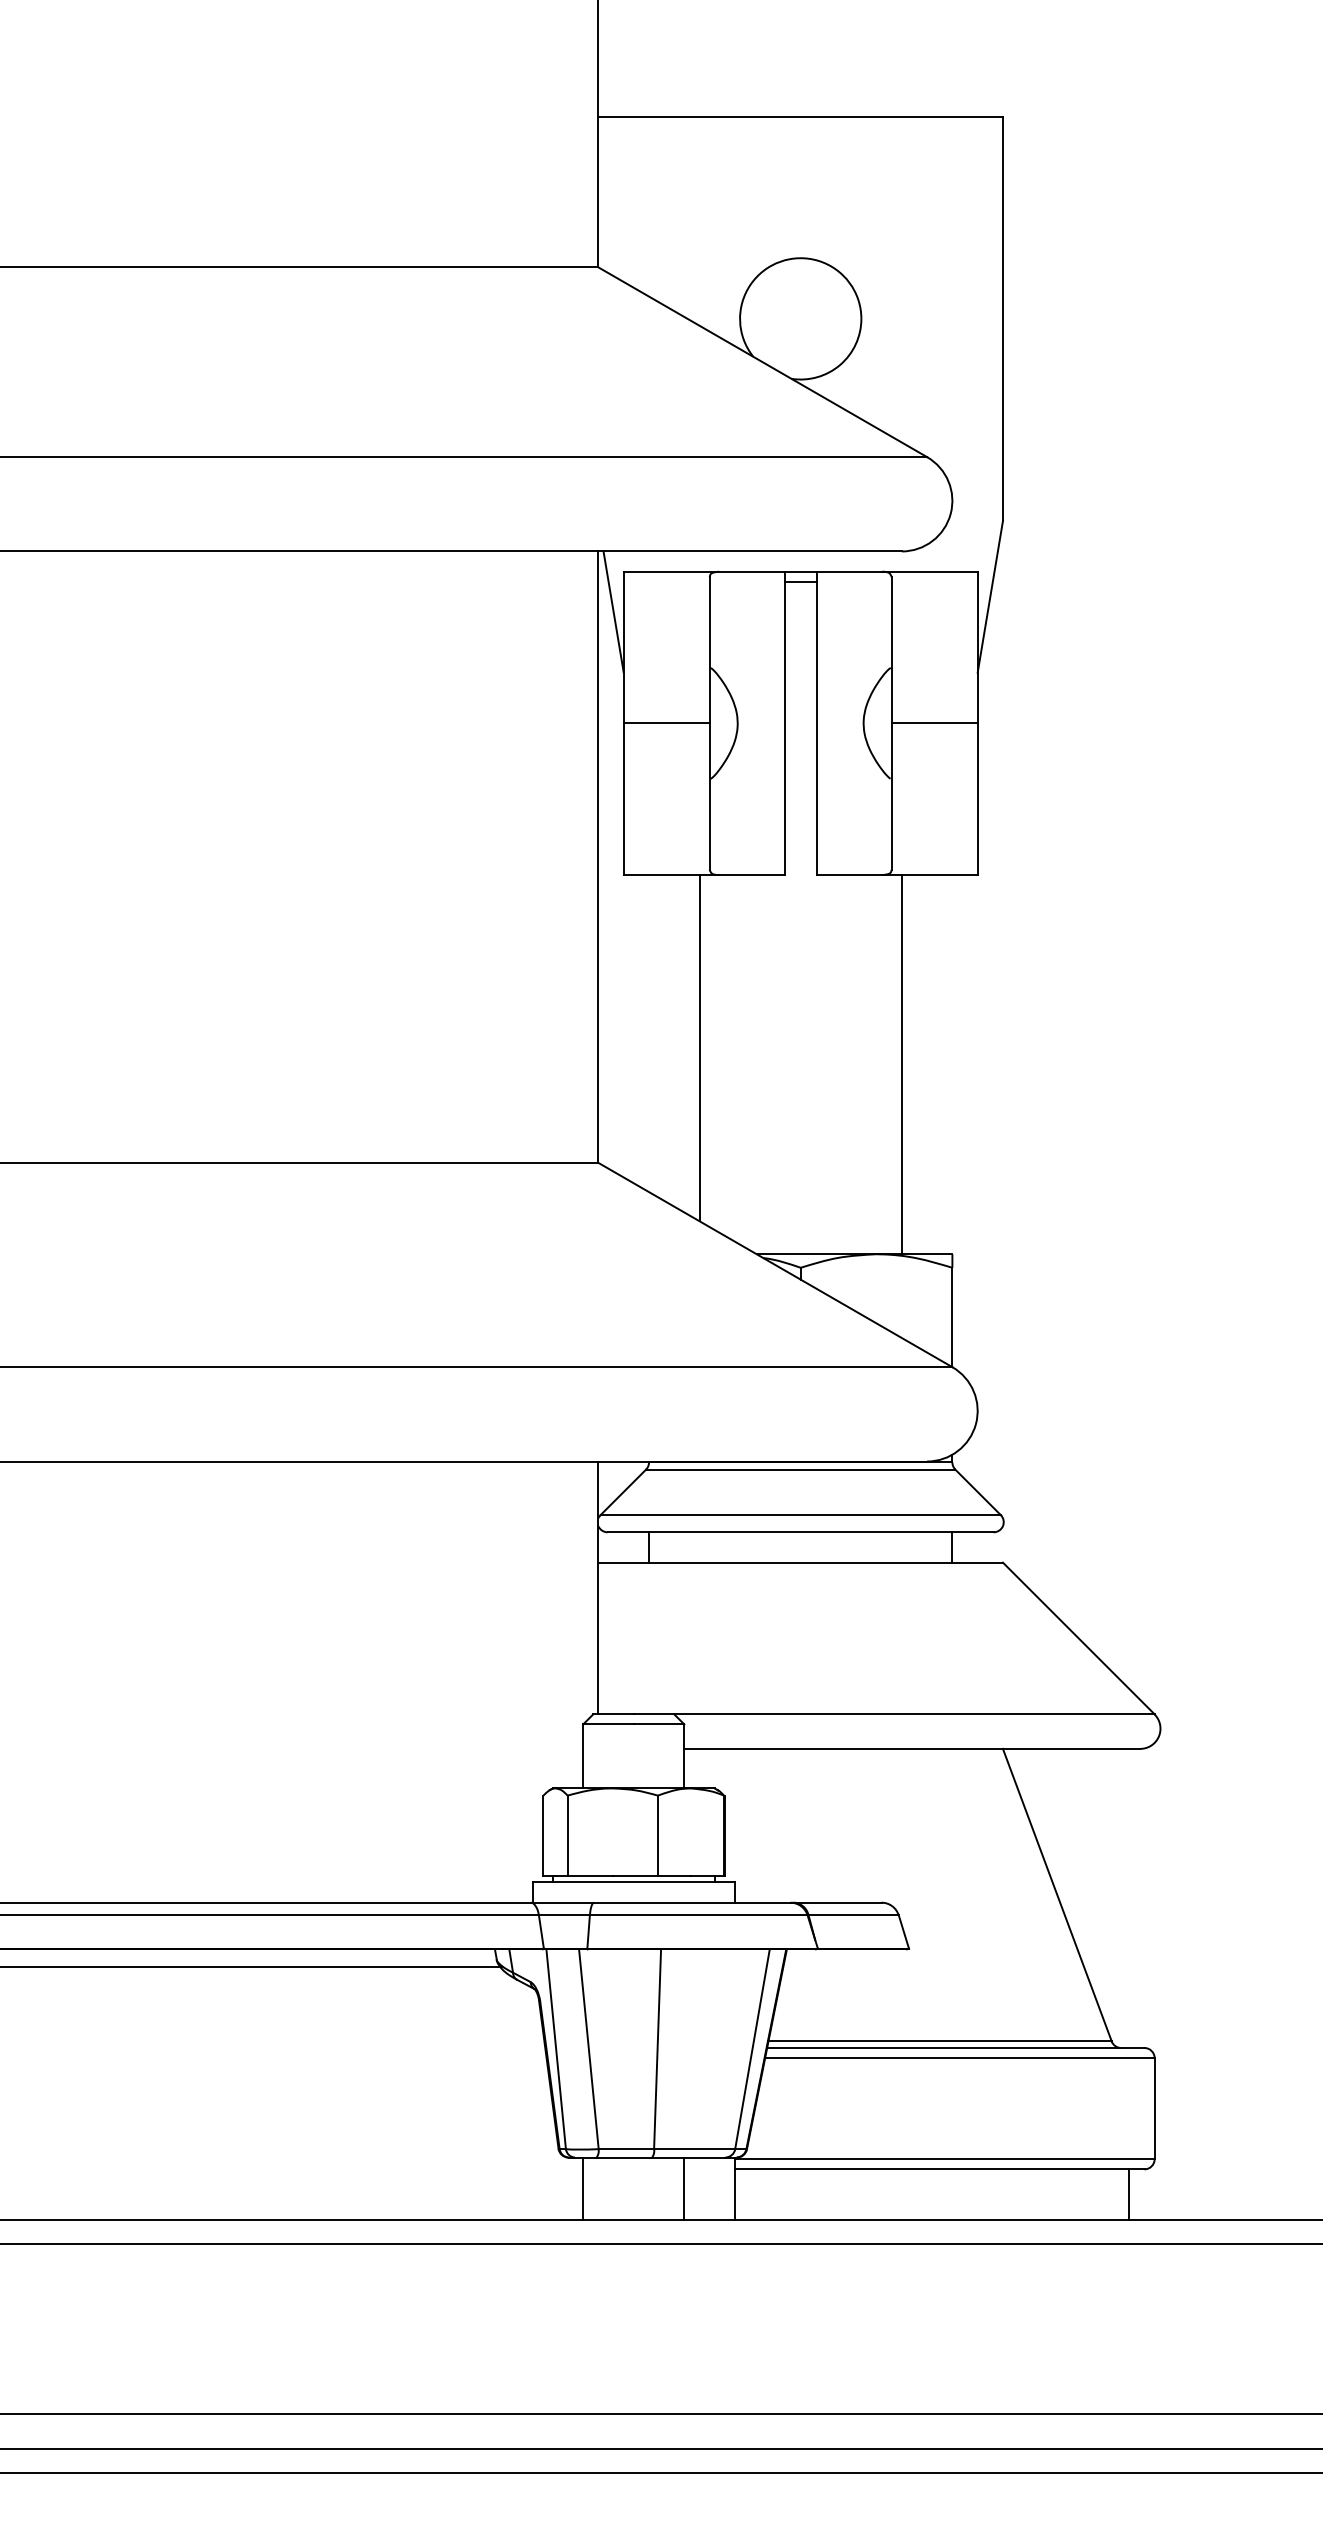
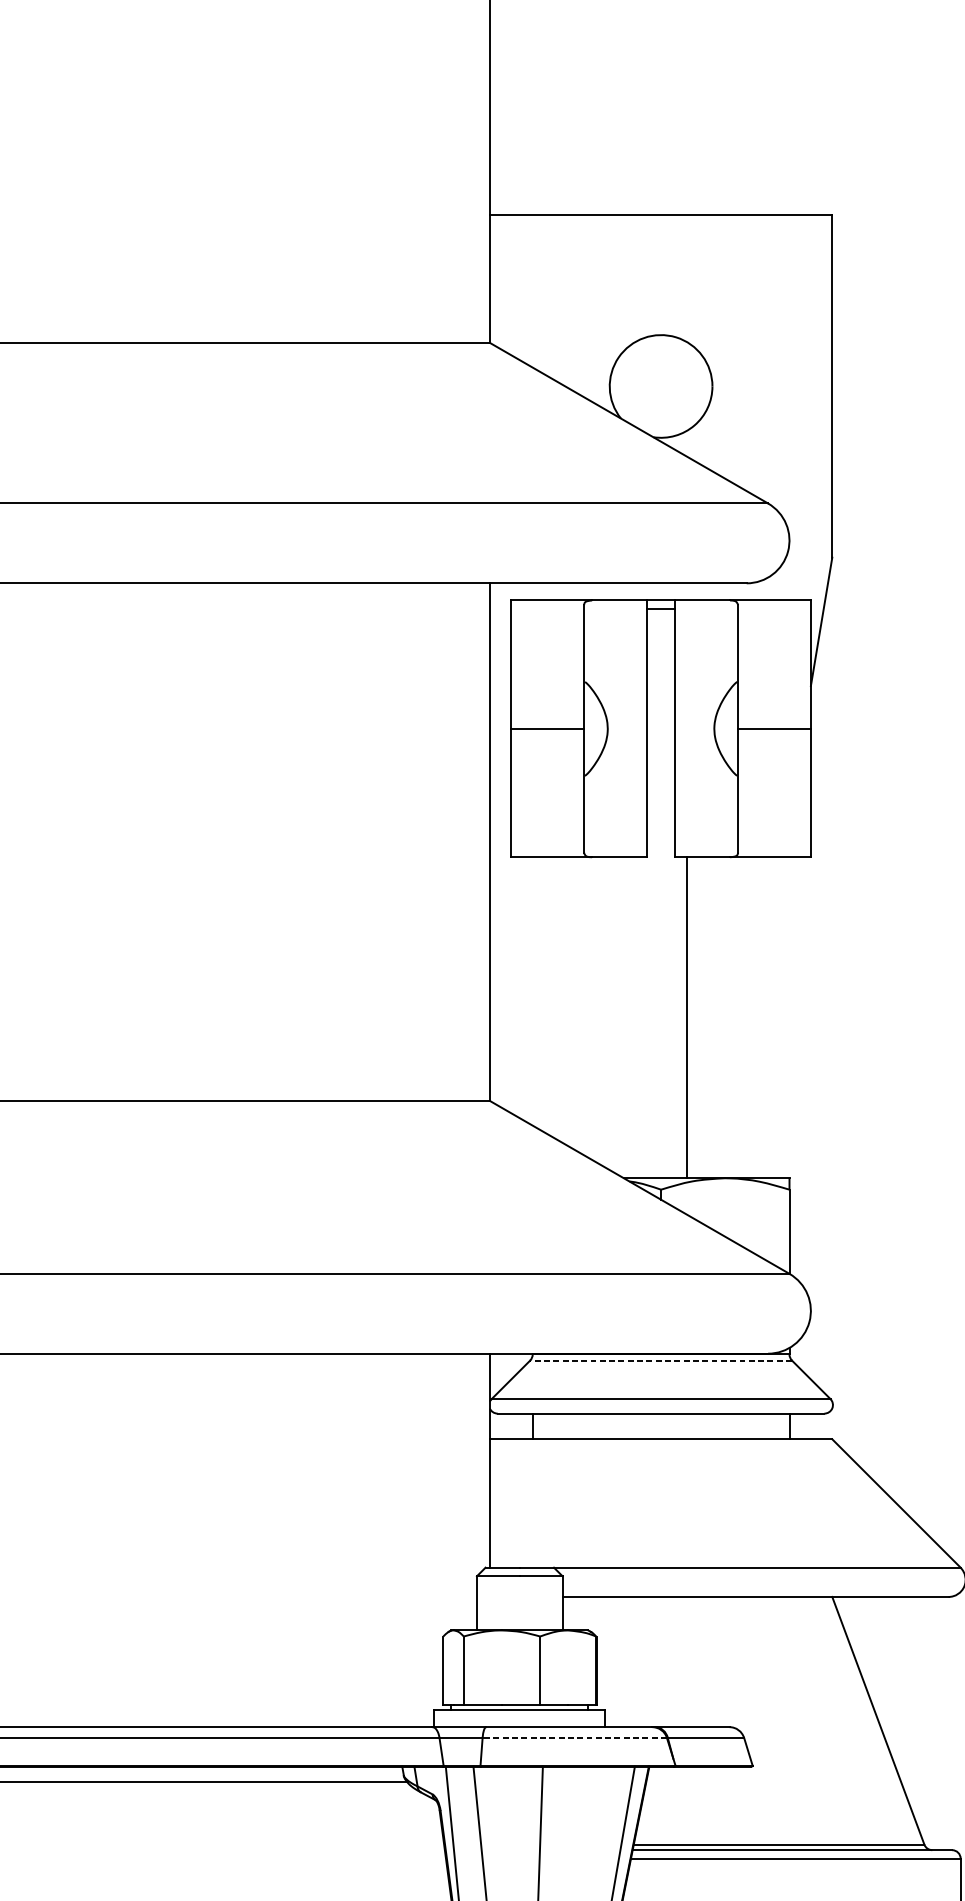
line: (613, 611) -> (502, 634), removed
line: (699, 1048) -> (575, 1004), removed
line: (901, 1064) -> (687, 1017), moved
line: (800, 1469) -> (660, 1360), solid -> dashed
line: (698, 1915) -> (574, 1737), solid -> dashed

